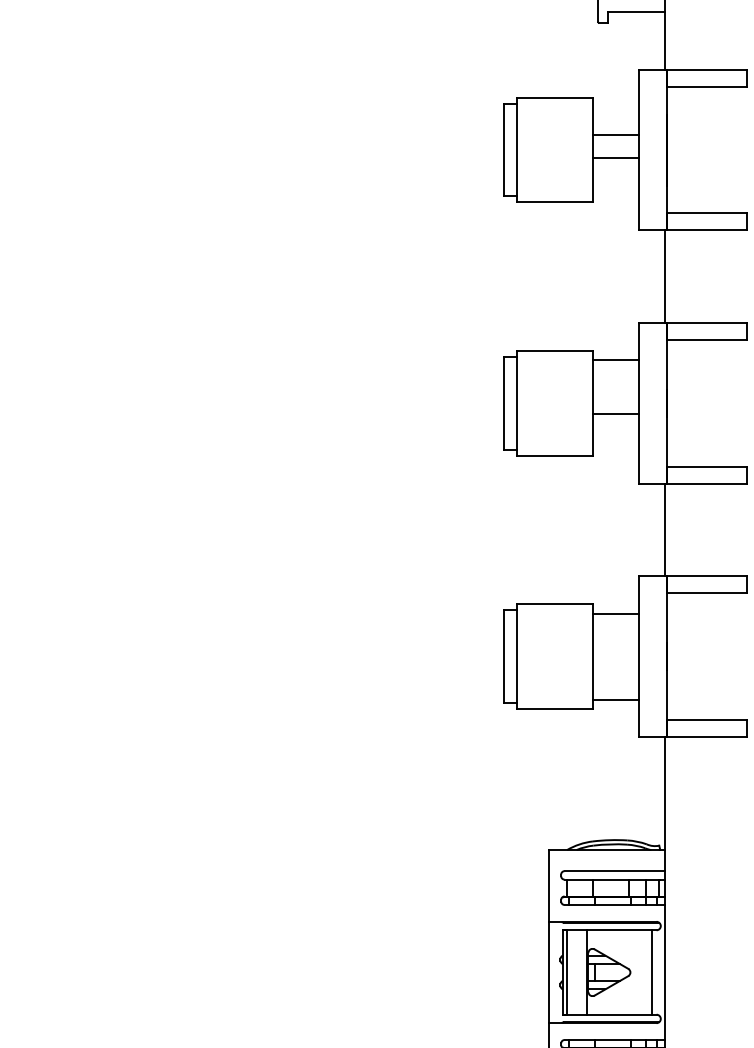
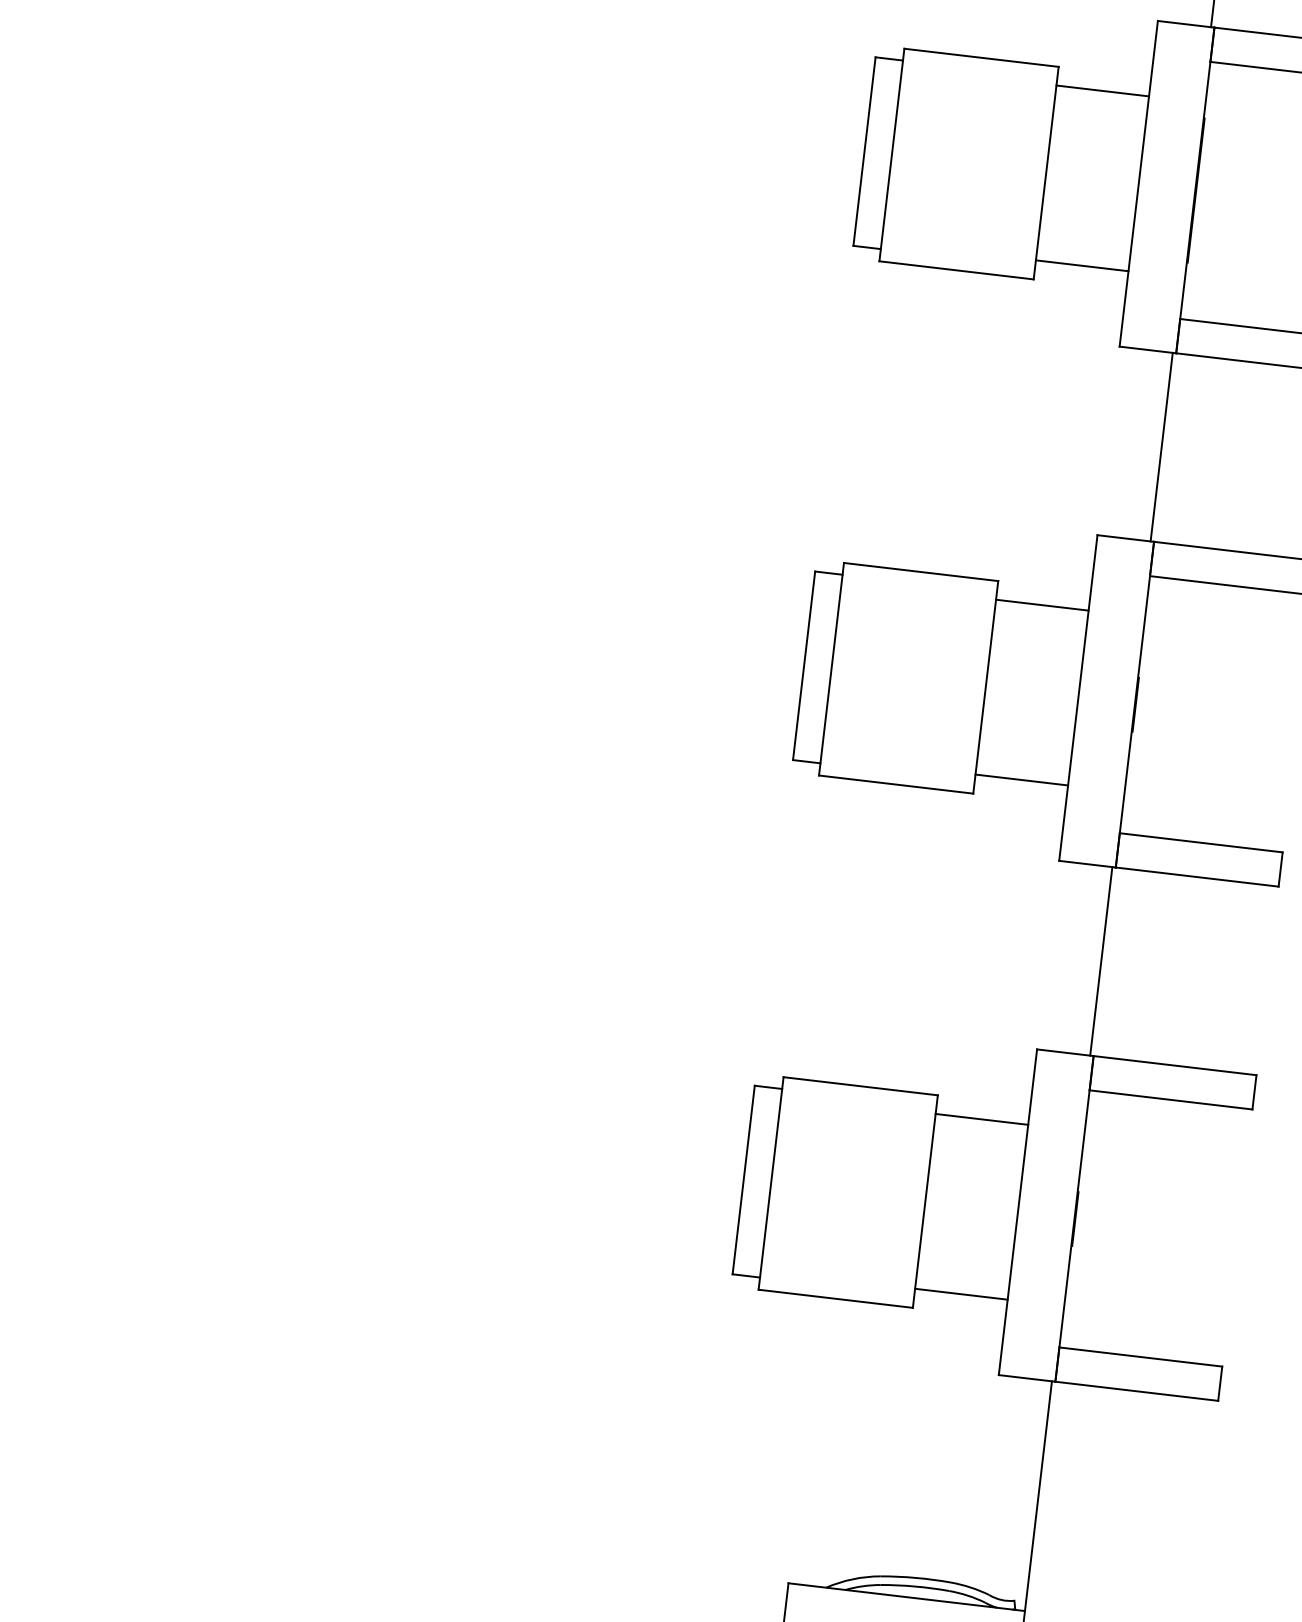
line: (615, 134) -> (1101, 89), moved
line: (615, 158) -> (1081, 266), moved
line: (615, 414) -> (1020, 780), moved

